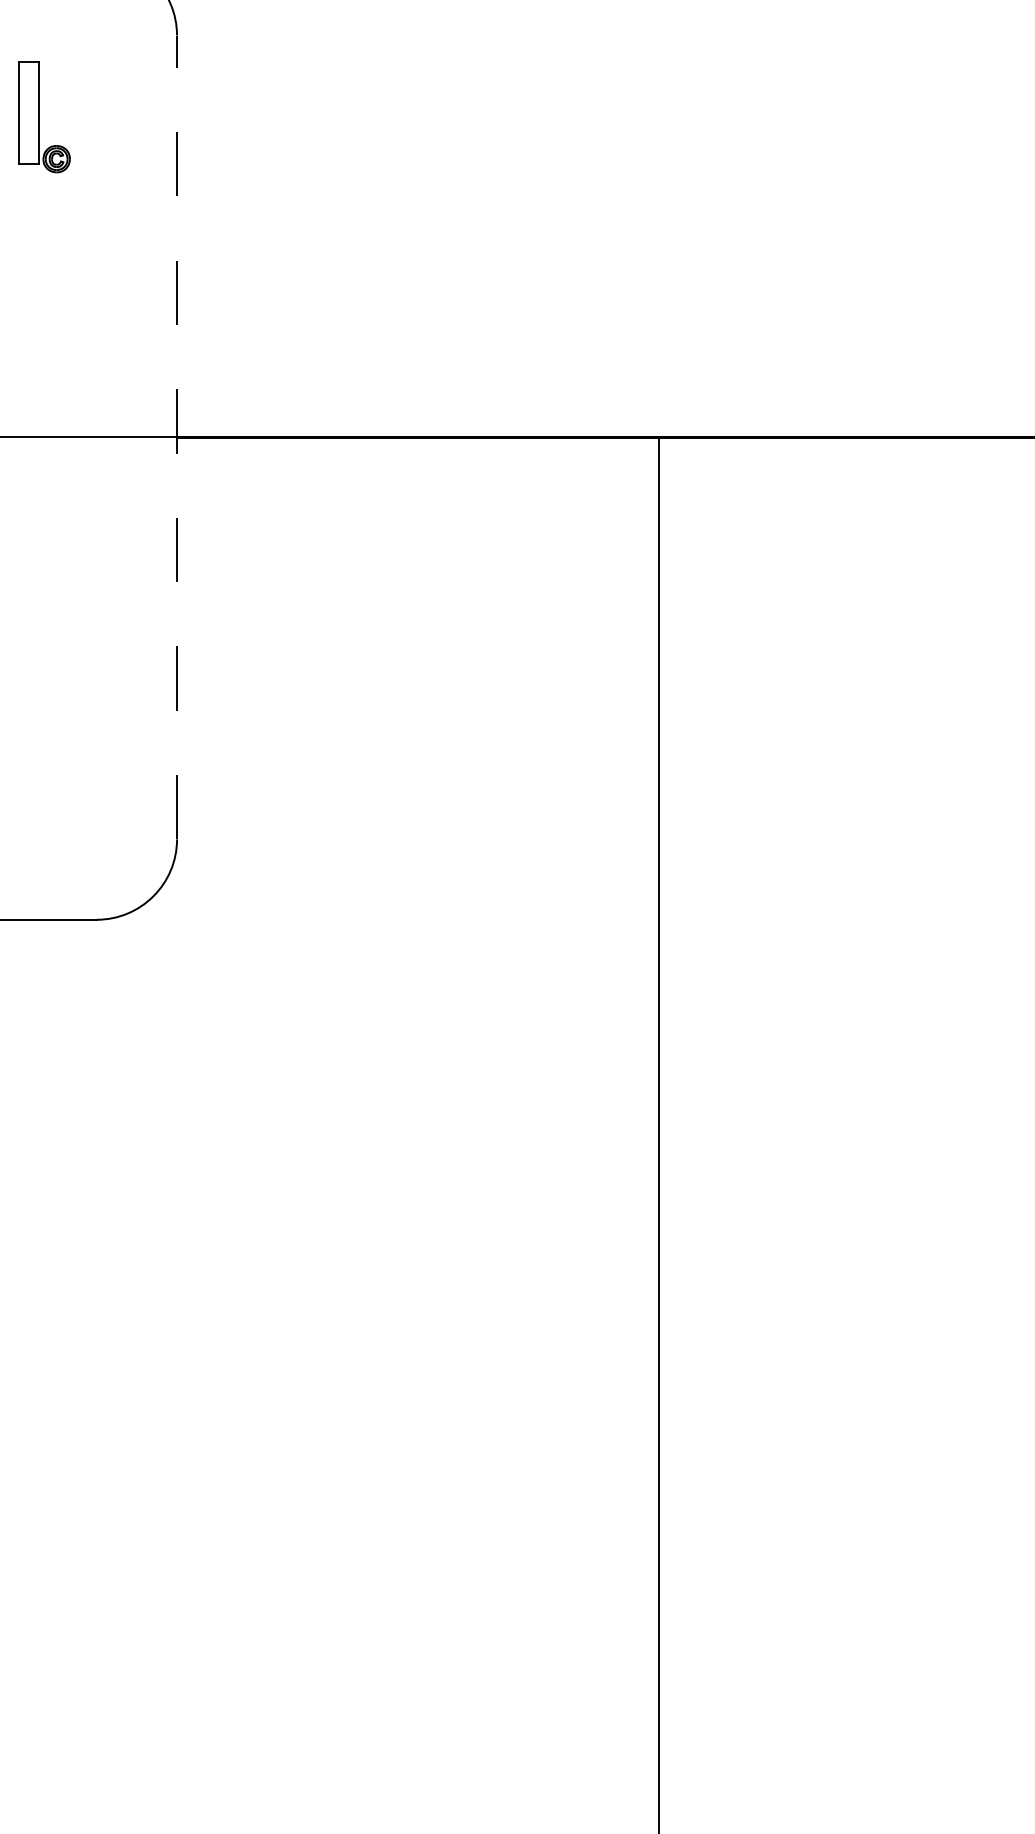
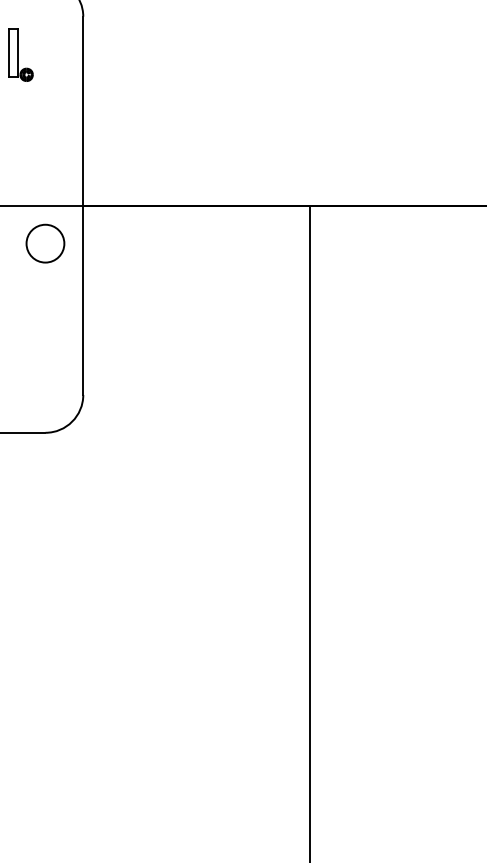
line: (177, 436) -> (83, 205), dashed -> solid
circle: (96, 517) -> (45, 243), added

